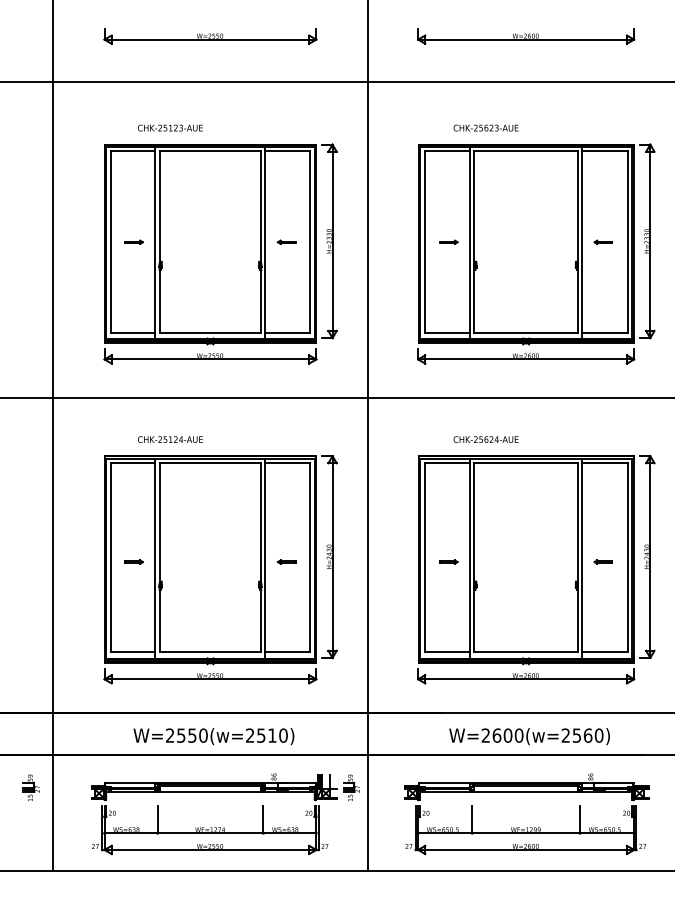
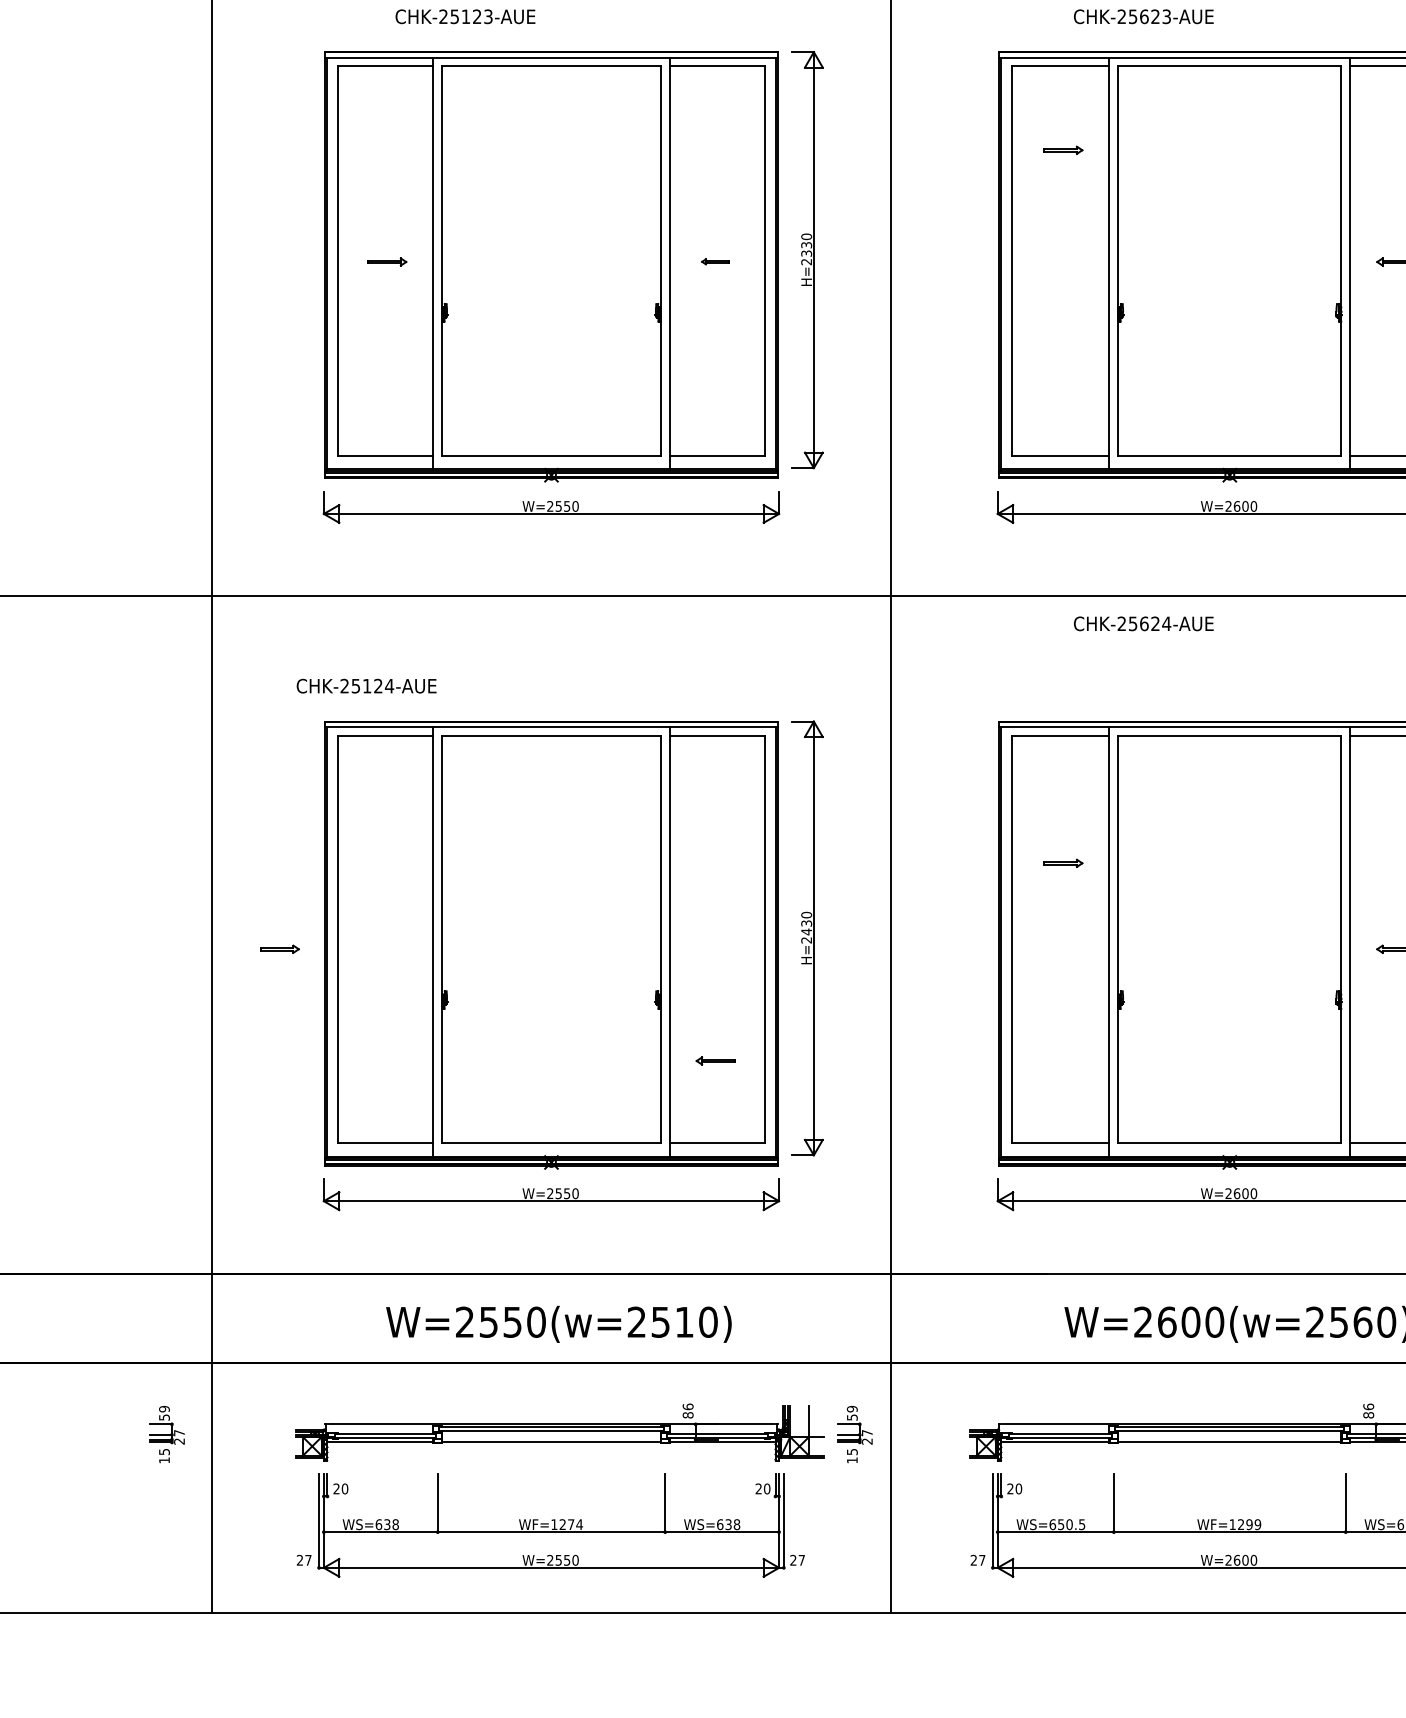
part: (286, 241) -> (714, 260), size x0.7
part: (448, 241) -> (1062, 148), moved
text: (170, 439) -> (366, 685), moved
text: (485, 439) -> (1142, 623), moved
part: (133, 561) -> (278, 948), moved
part: (286, 561) -> (714, 1059), moved
part: (448, 561) -> (1062, 862), moved

